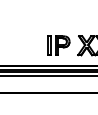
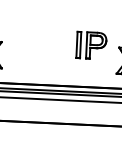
part: (58, 45) -> (90, 45), moved

